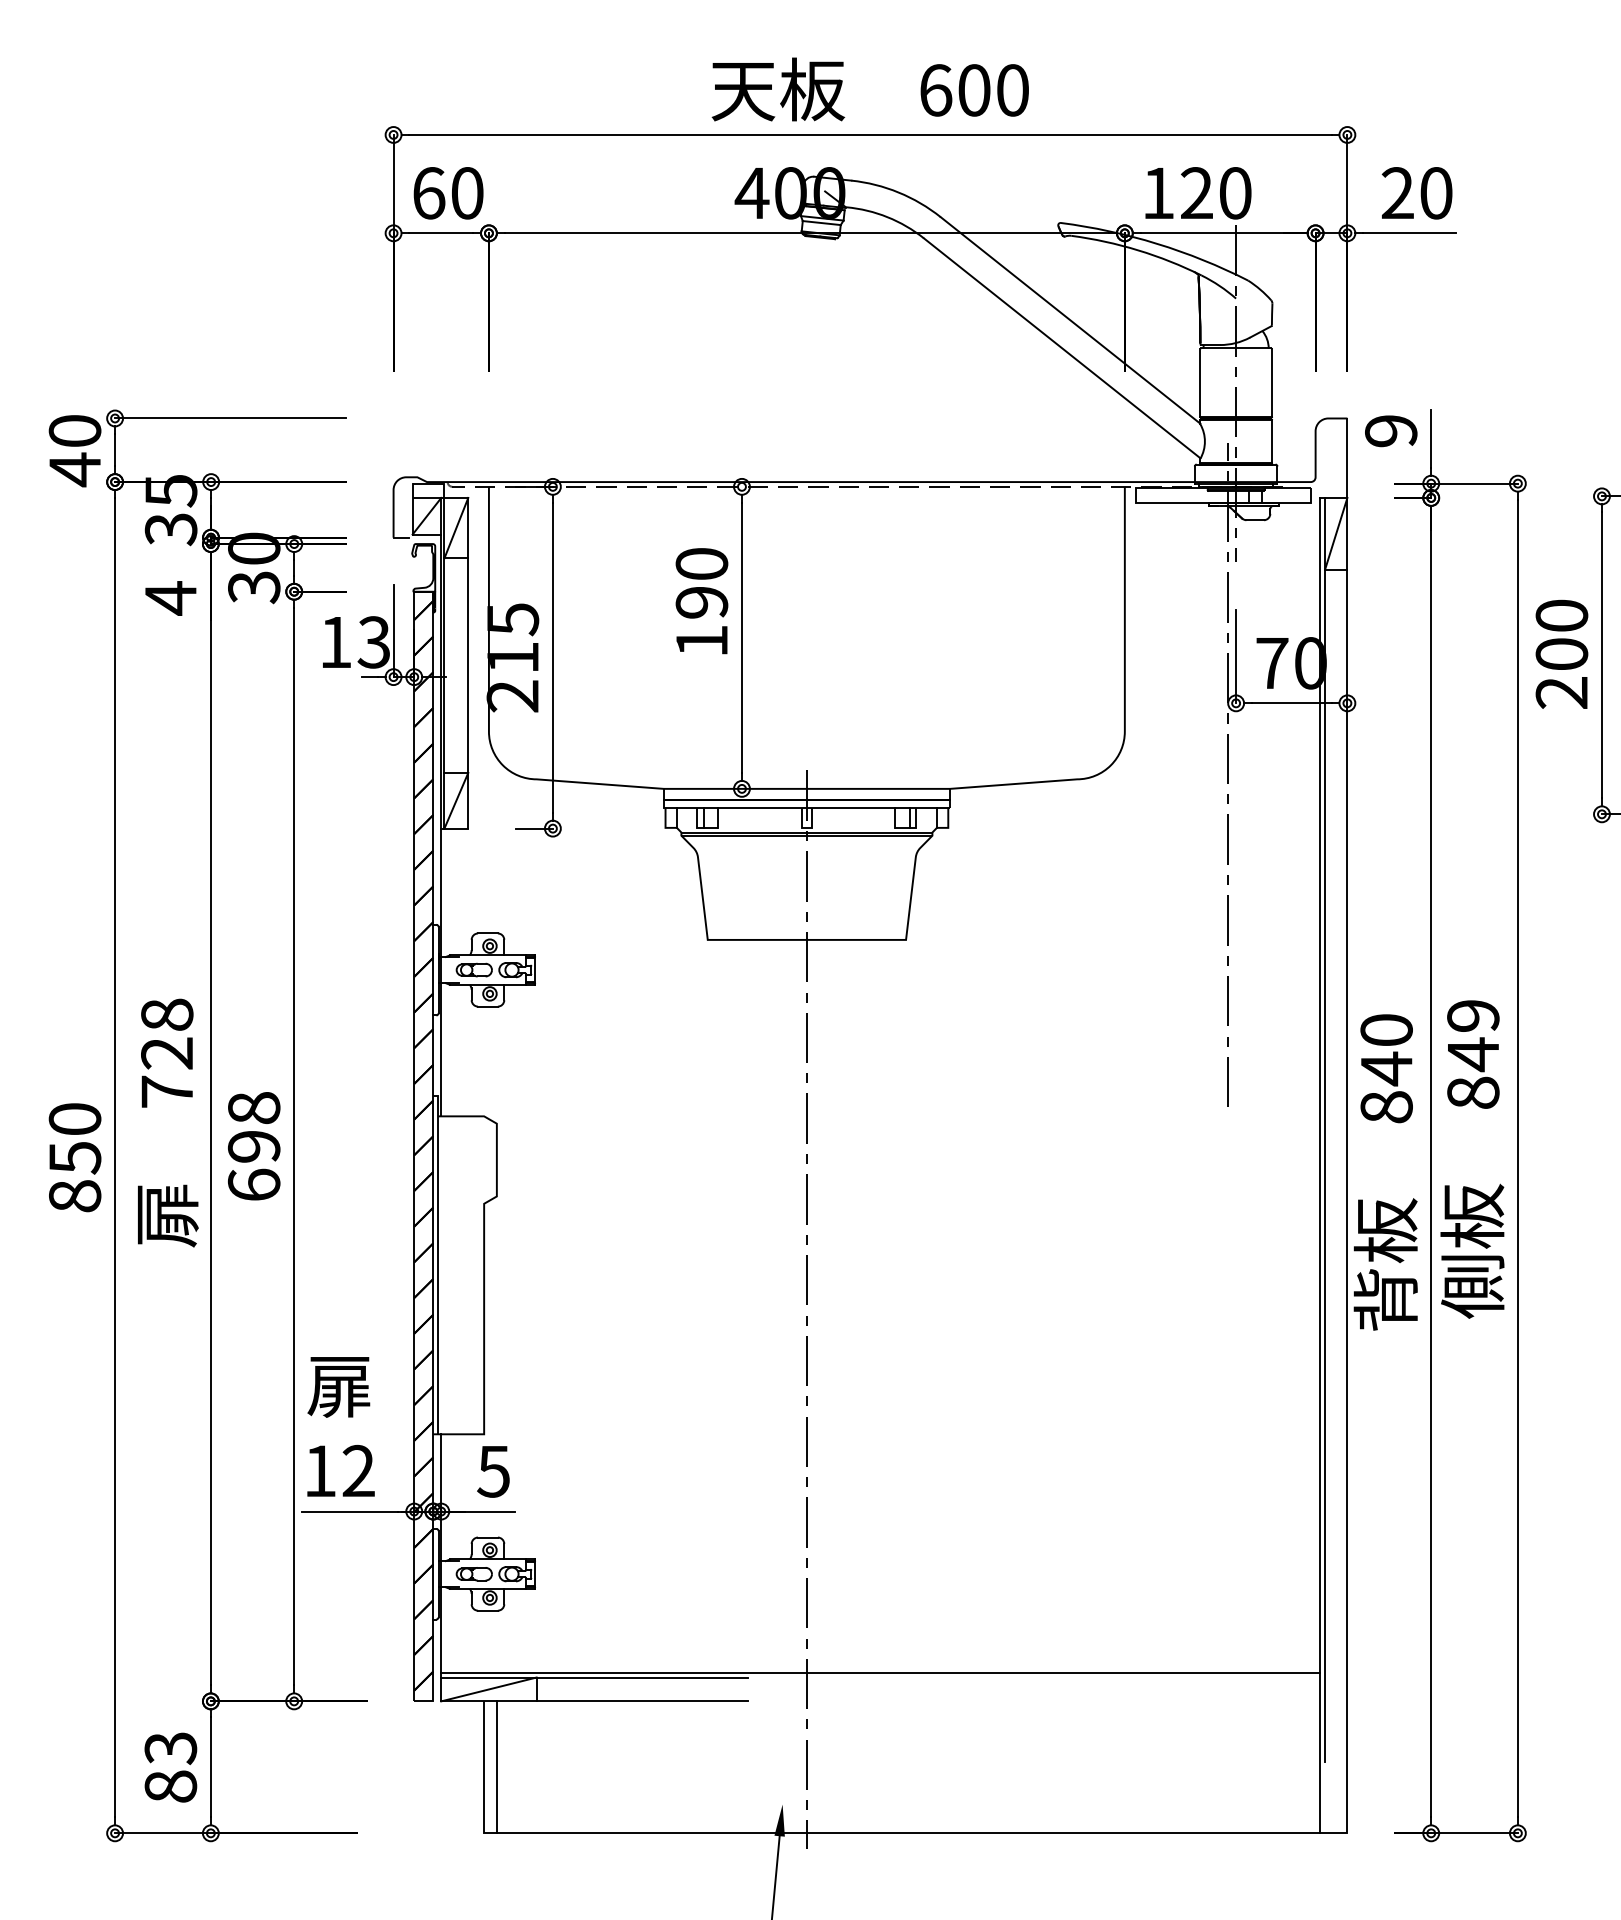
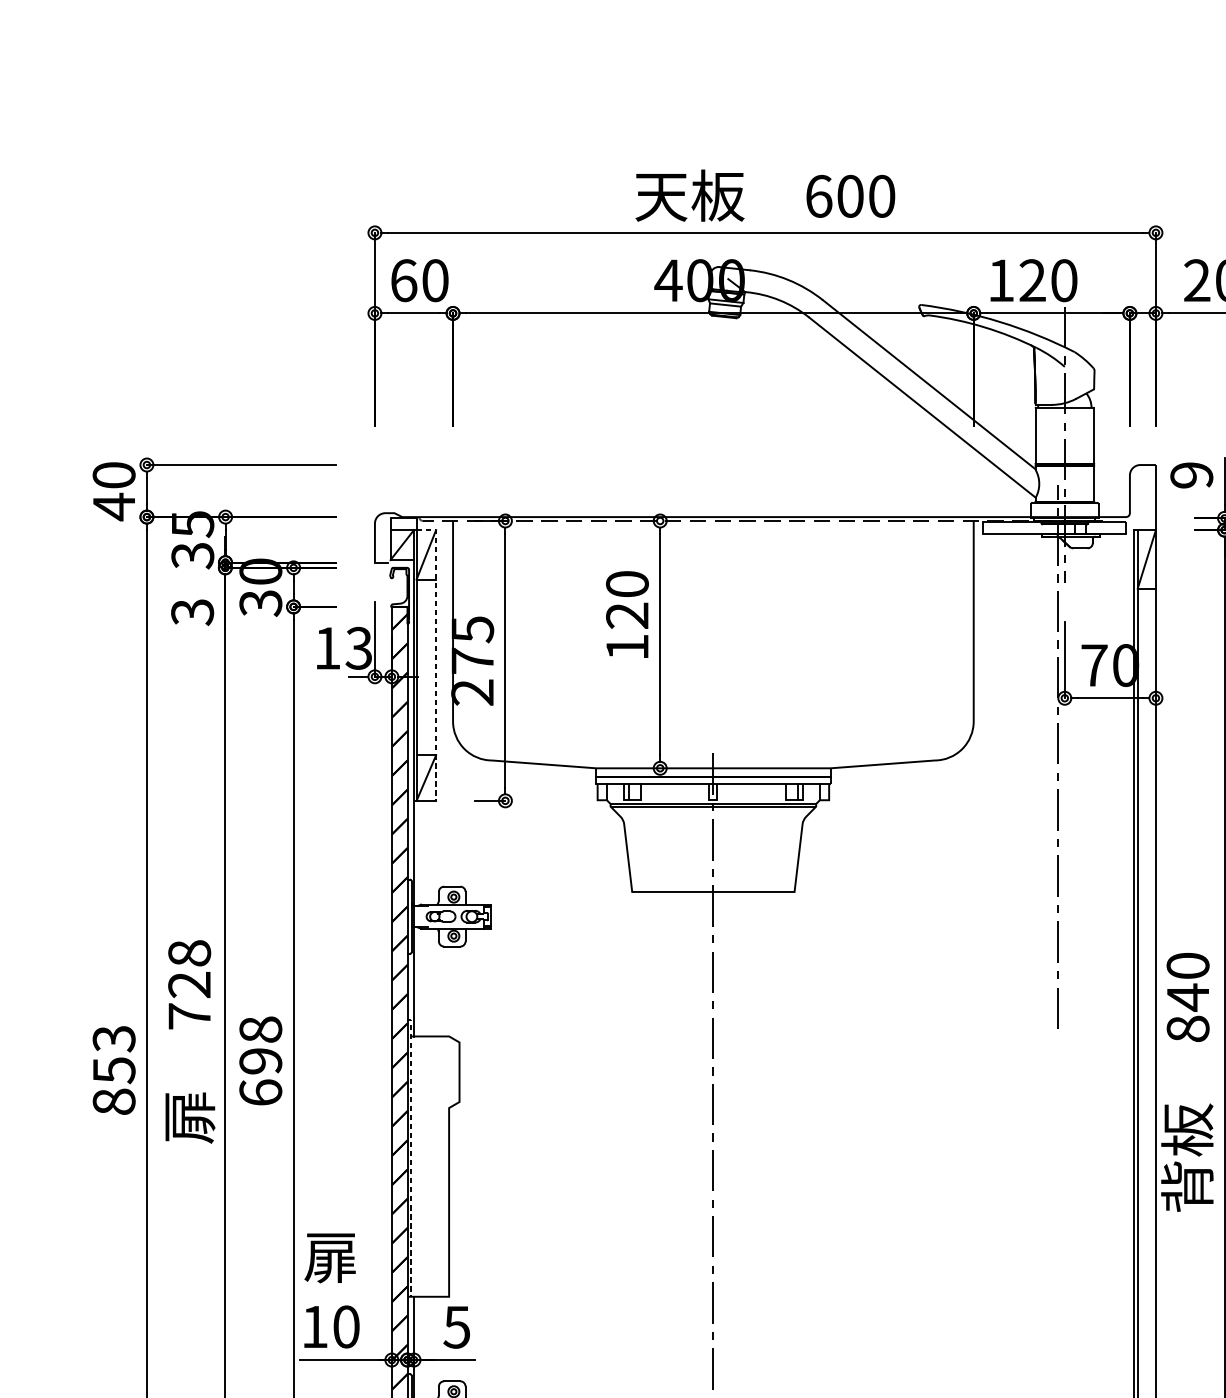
text: (170, 598) -> (192, 612), 4 -> 3
text: (701, 602) -> (627, 615), 190 -> 120
line: (468, 650) -> (436, 655), solid -> dashed
text: (512, 657) -> (472, 660), 215 -> 275
text: (74, 1119) -> (113, 1039), 850 -> 853
line: (438, 1262) -> (411, 1156), solid -> dashed
text: (358, 1471) -> (346, 1327), 12 -> 10

